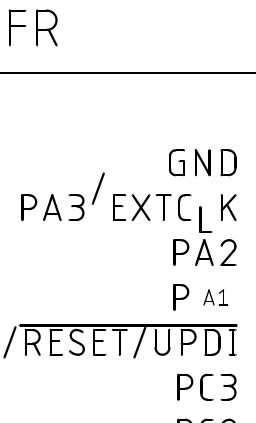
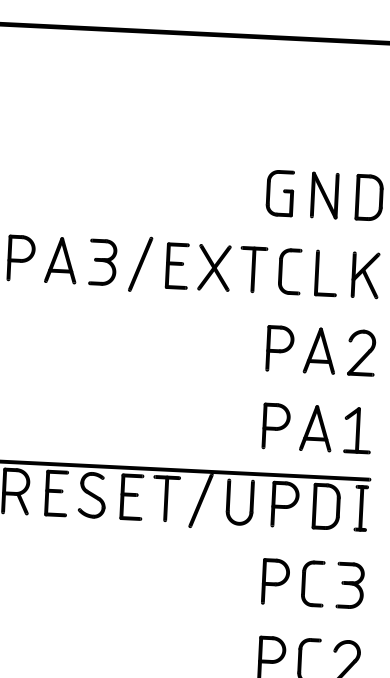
line: (97, 188) -> (139, 264), moved
part: (205, 219) -> (325, 273), moved
part: (215, 297) -> (335, 429), size x1.67

